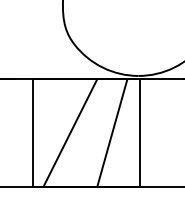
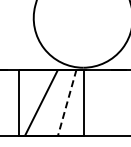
line: (112, 134) -> (67, 103), solid -> dashed

